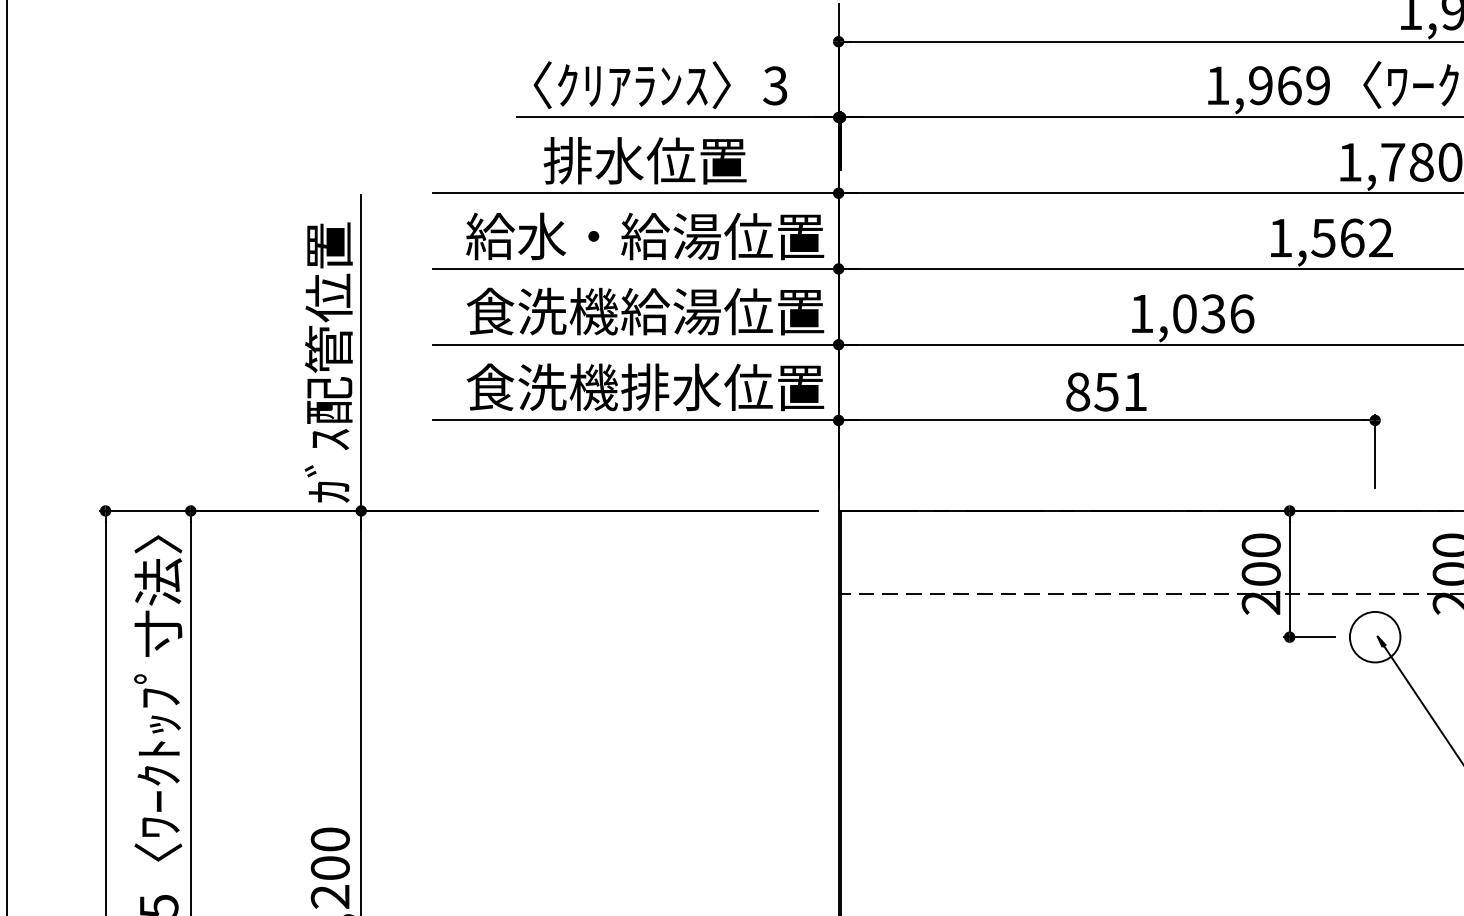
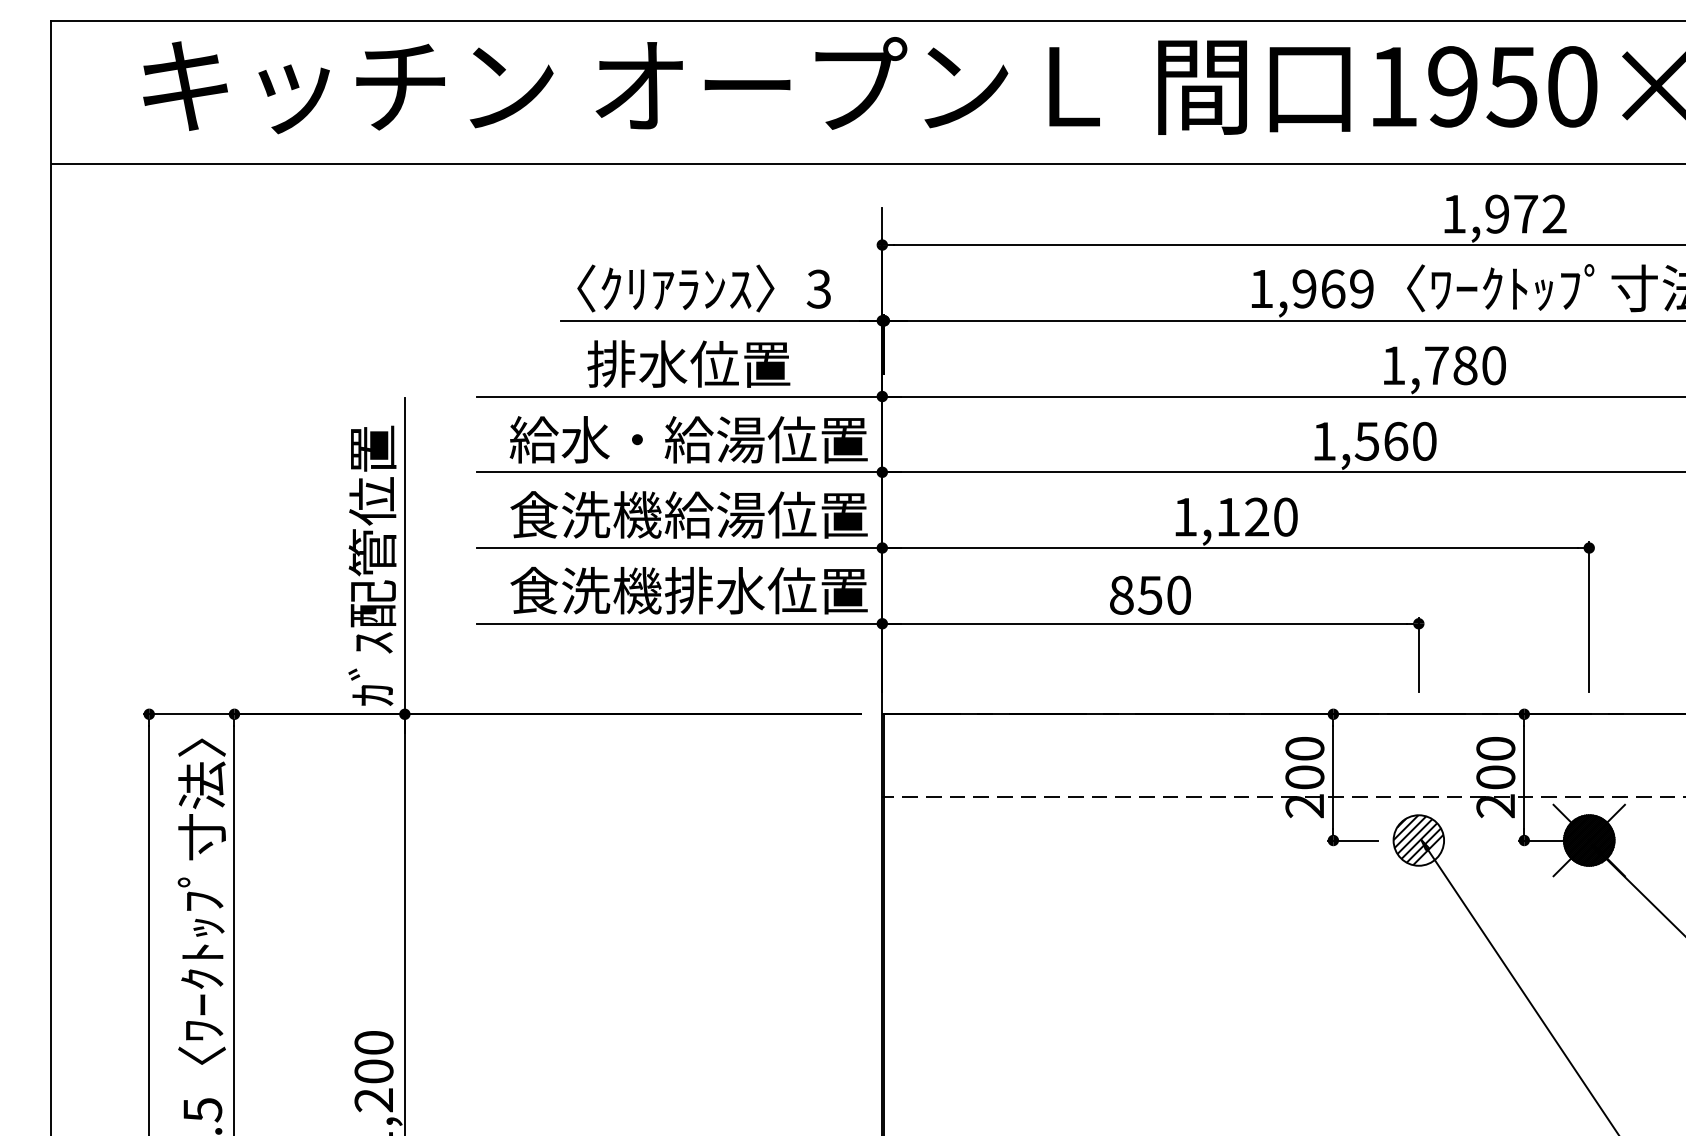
text: (1380, 238) -> (1424, 441), 1,562 -> 1,560
text: (1212, 313) -> (1256, 516), 1,036 -> 1,120
text: (1134, 391) -> (1178, 594), 851 -> 850
hatch: (1374, 637) -> (1418, 840), added

